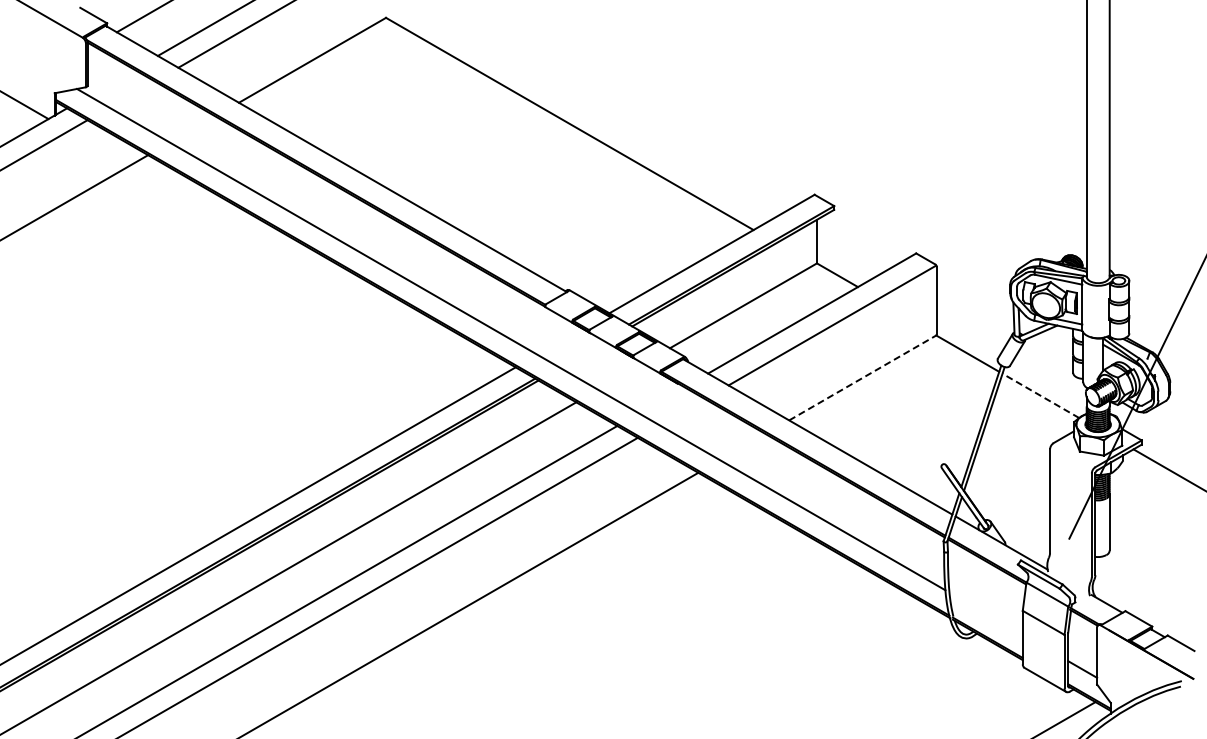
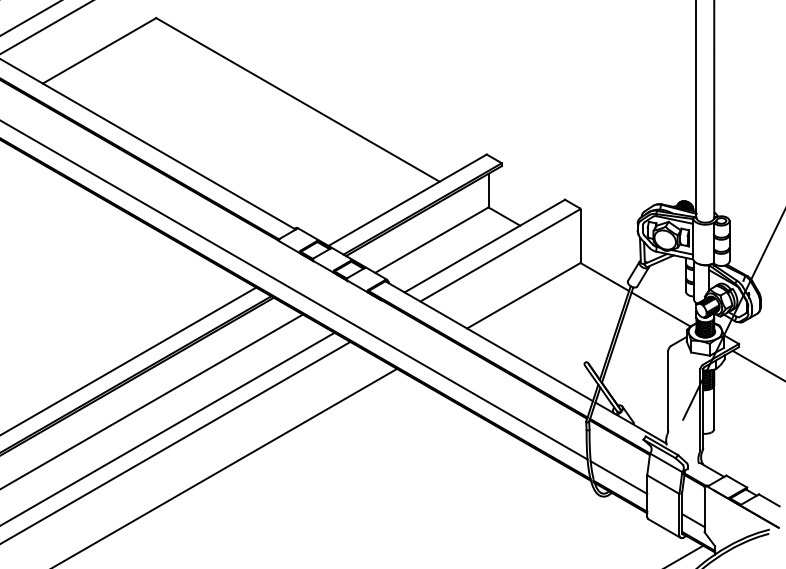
line: (862, 377) -> (523, 295), dashed -> solid
line: (1040, 395) -> (660, 309), dashed -> solid
line: (985, 613) -> (618, 477), added

